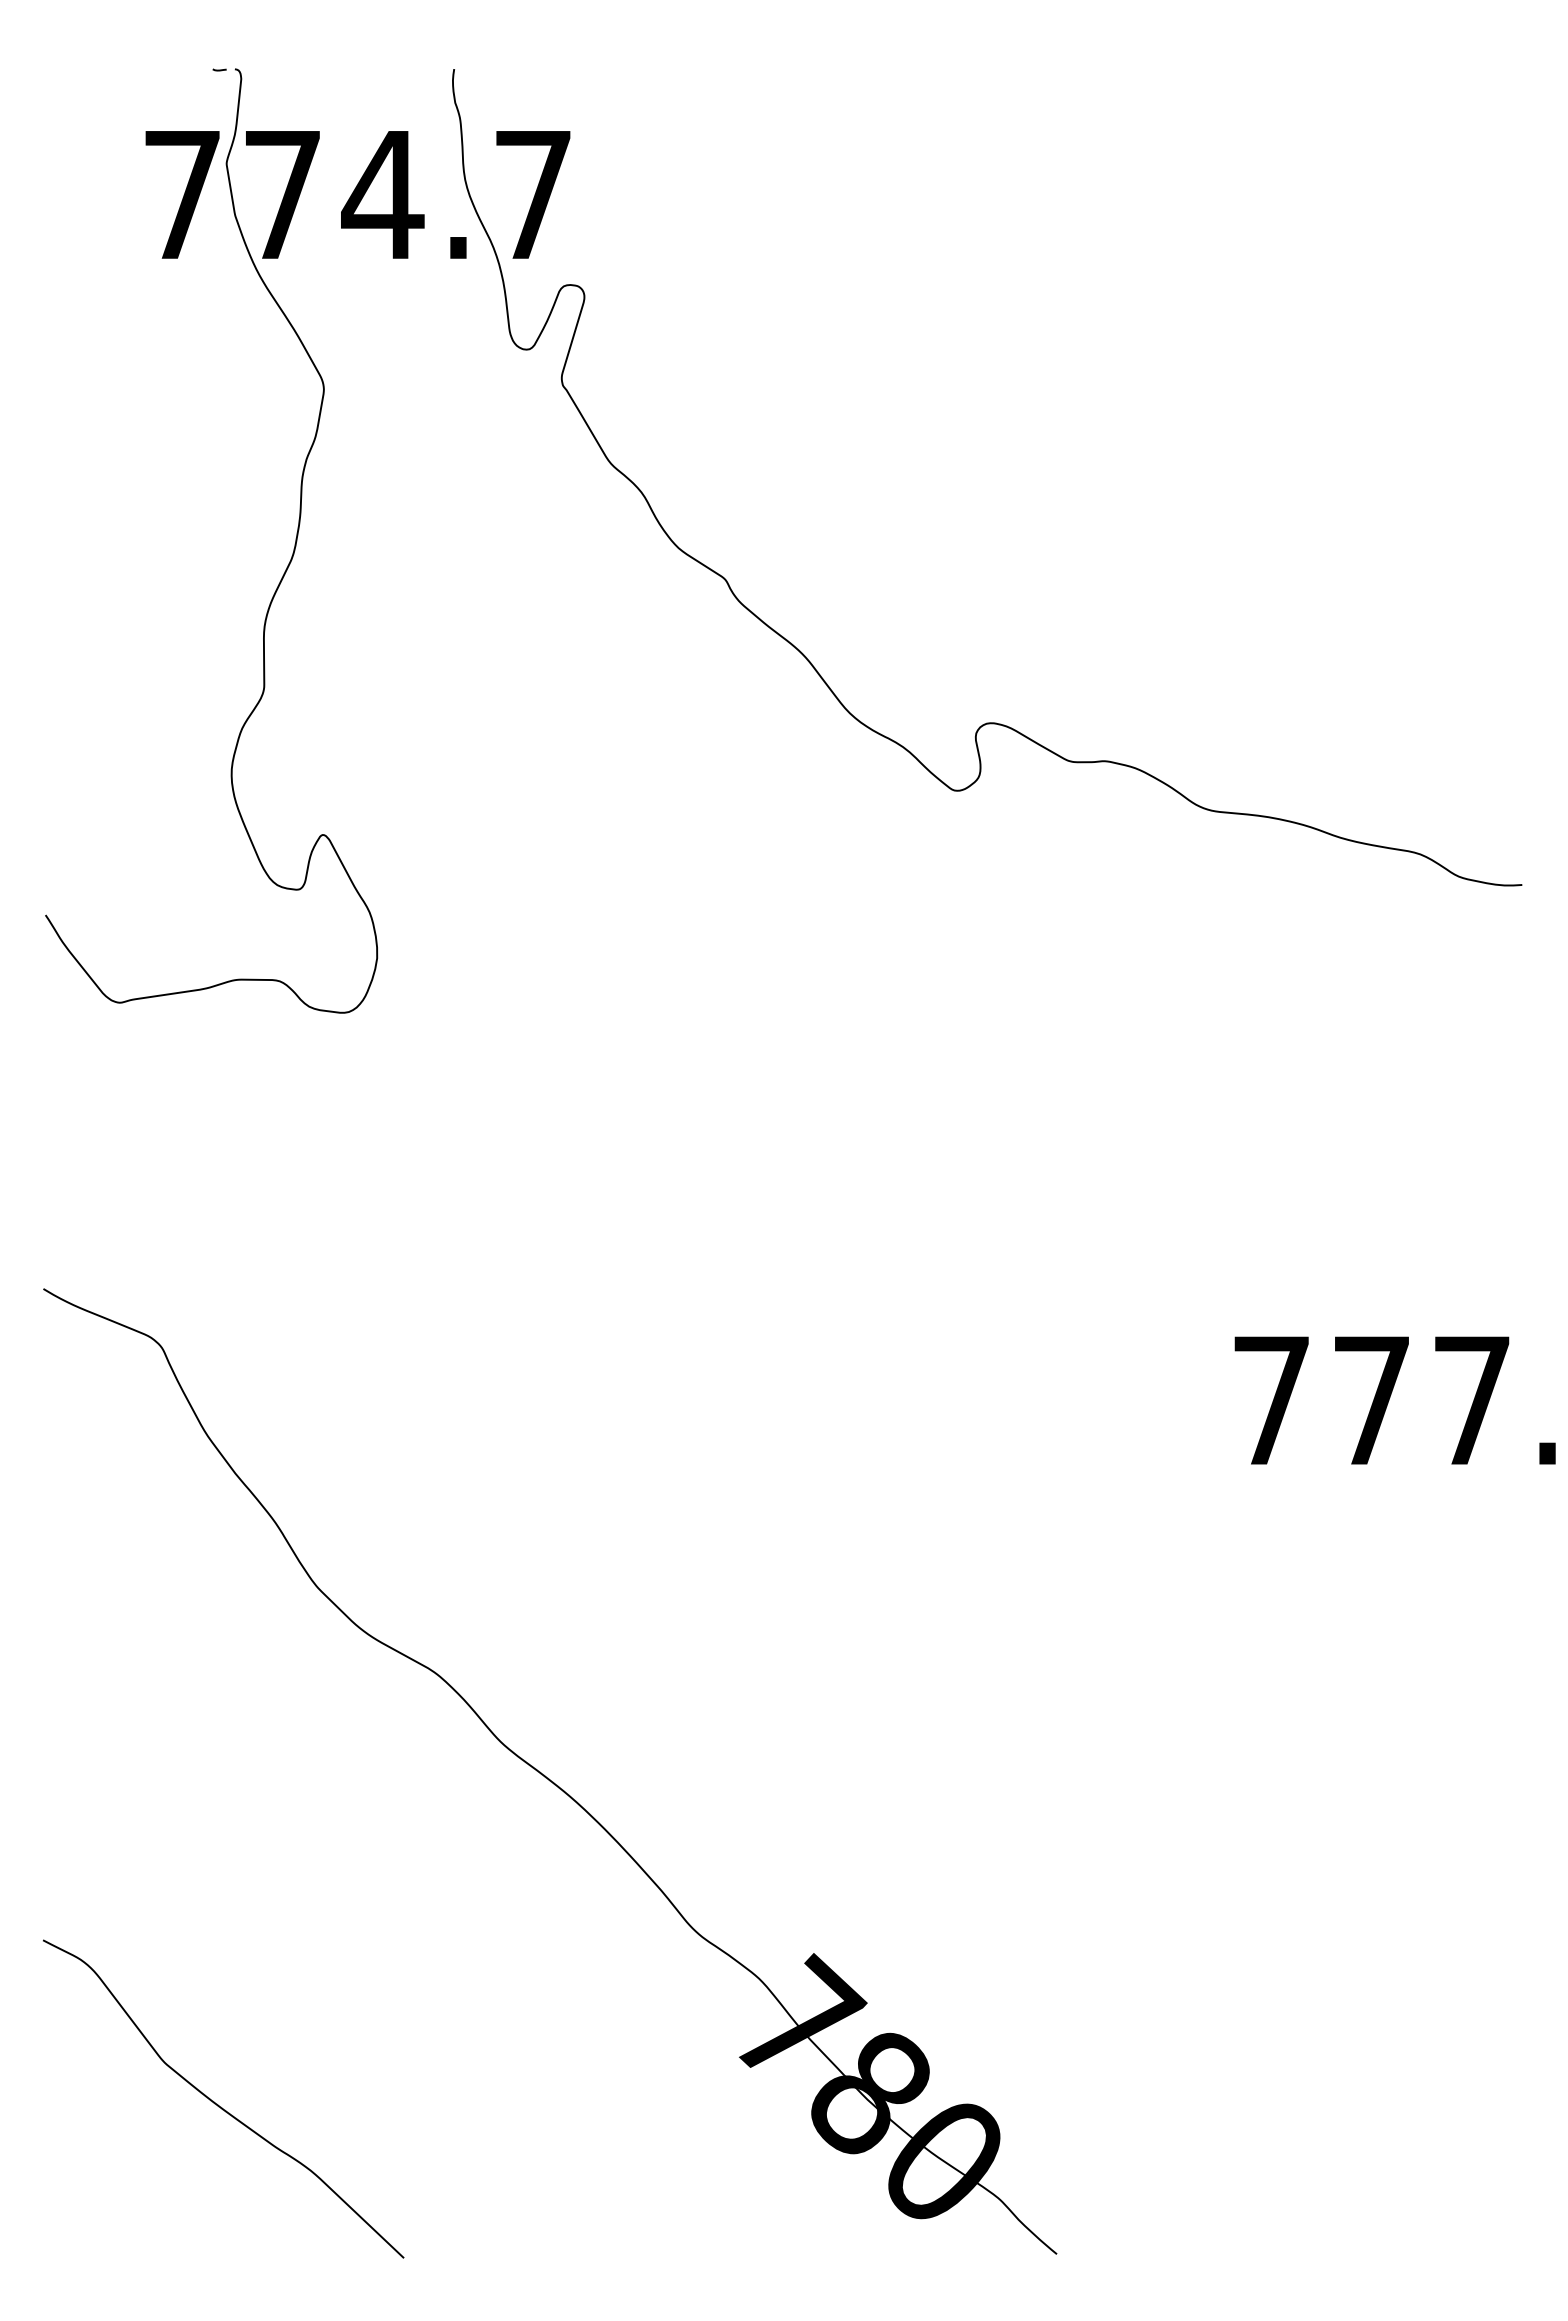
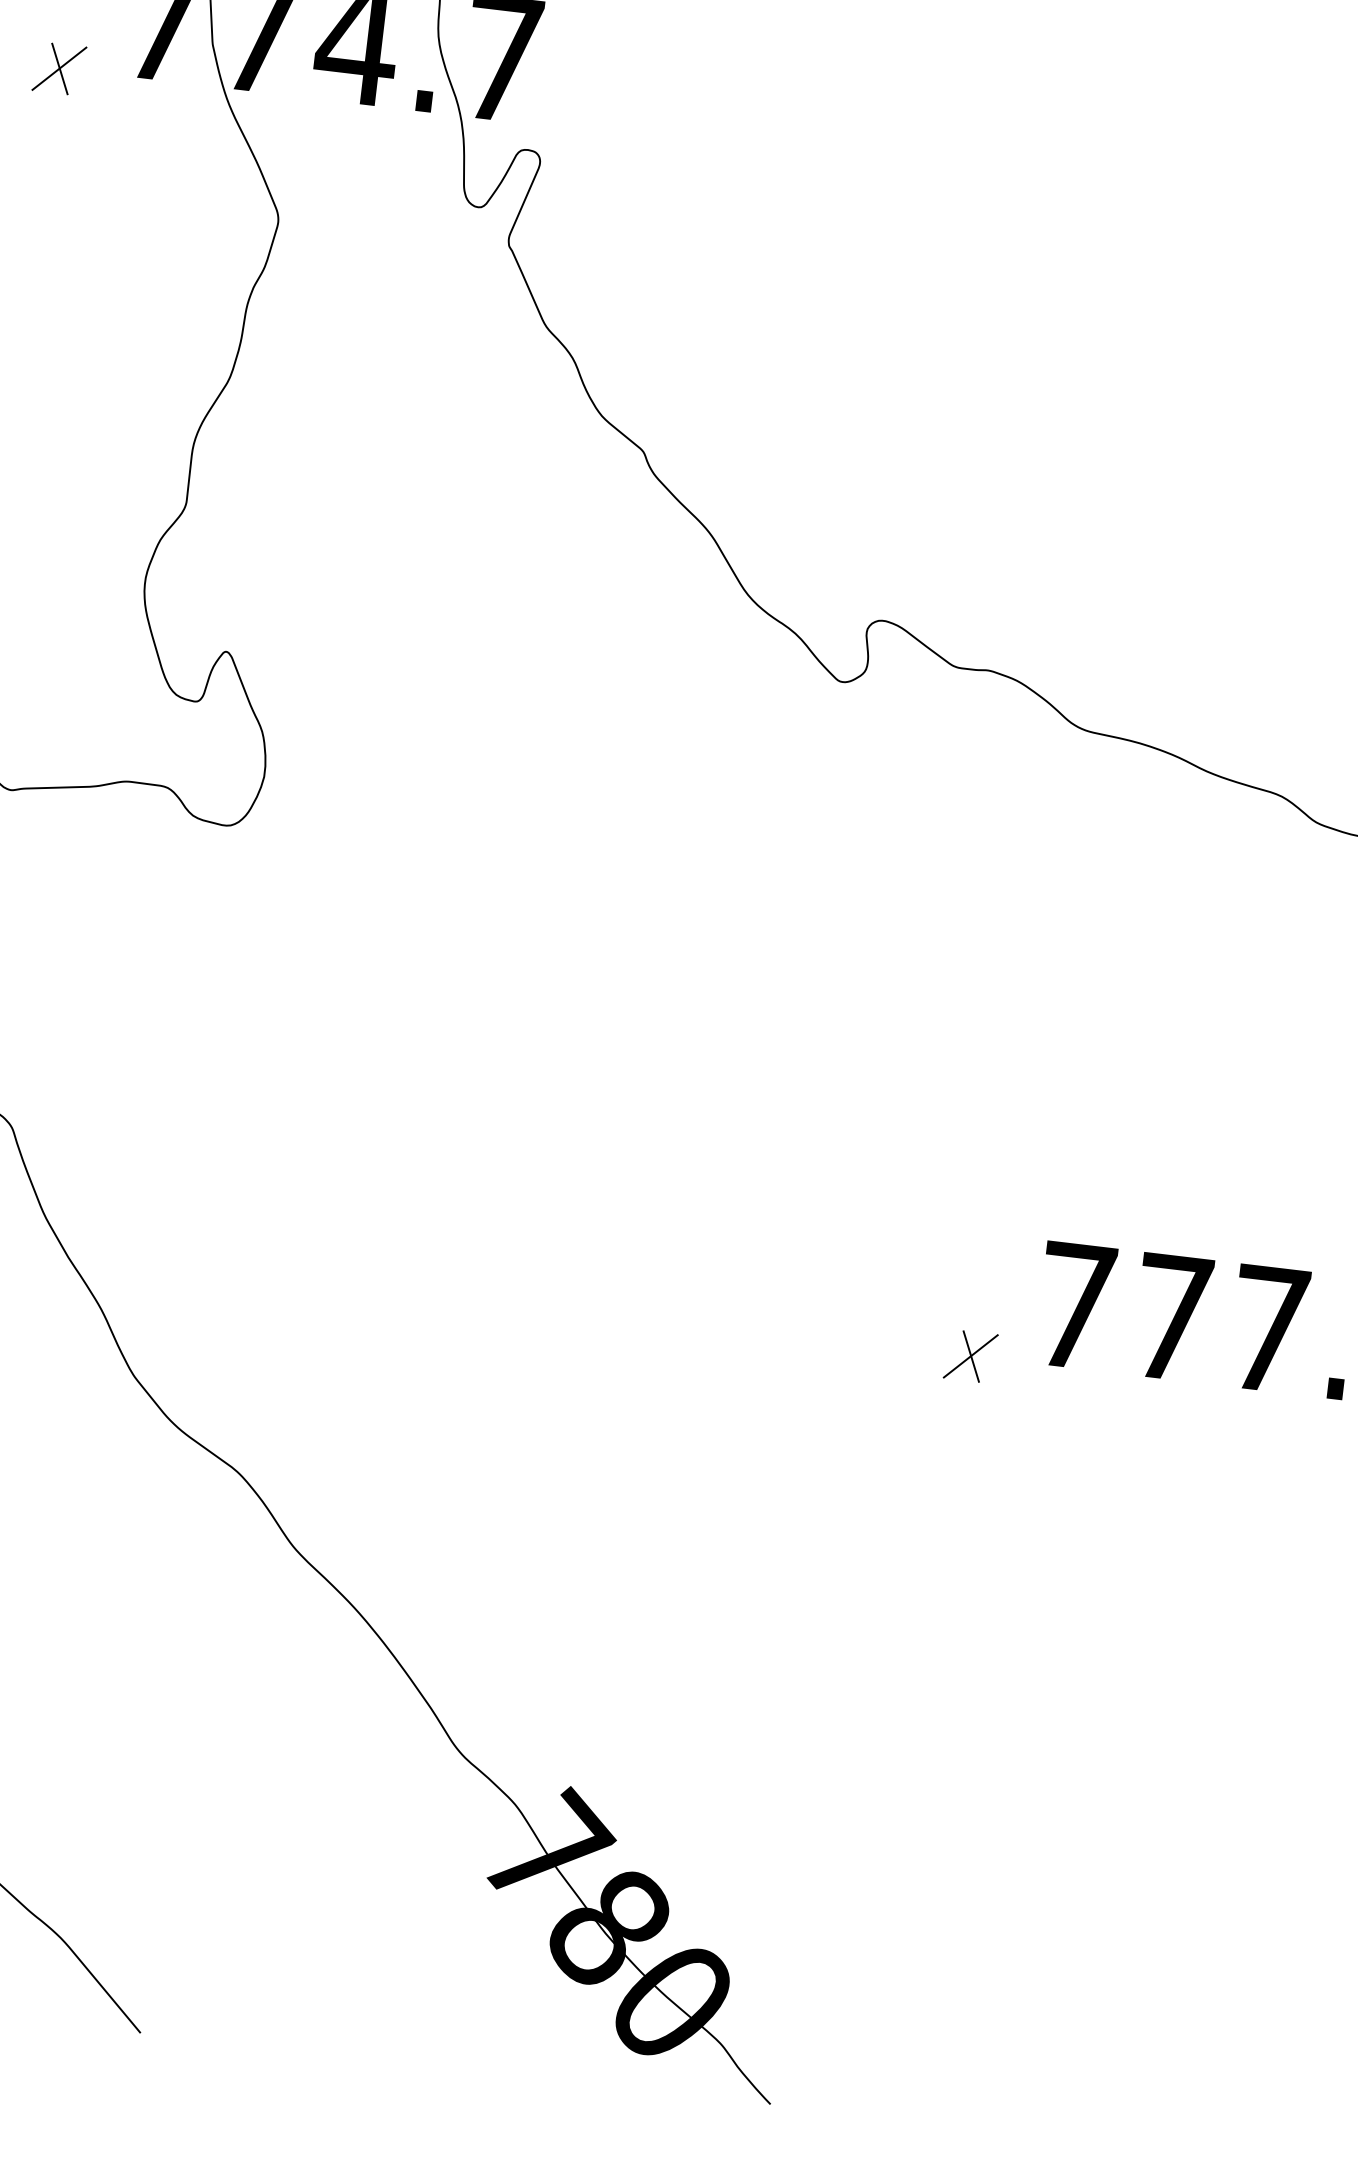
part: (81, 259) -> (59, 69), added
part: (1170, 1464) -> (970, 1356), added

